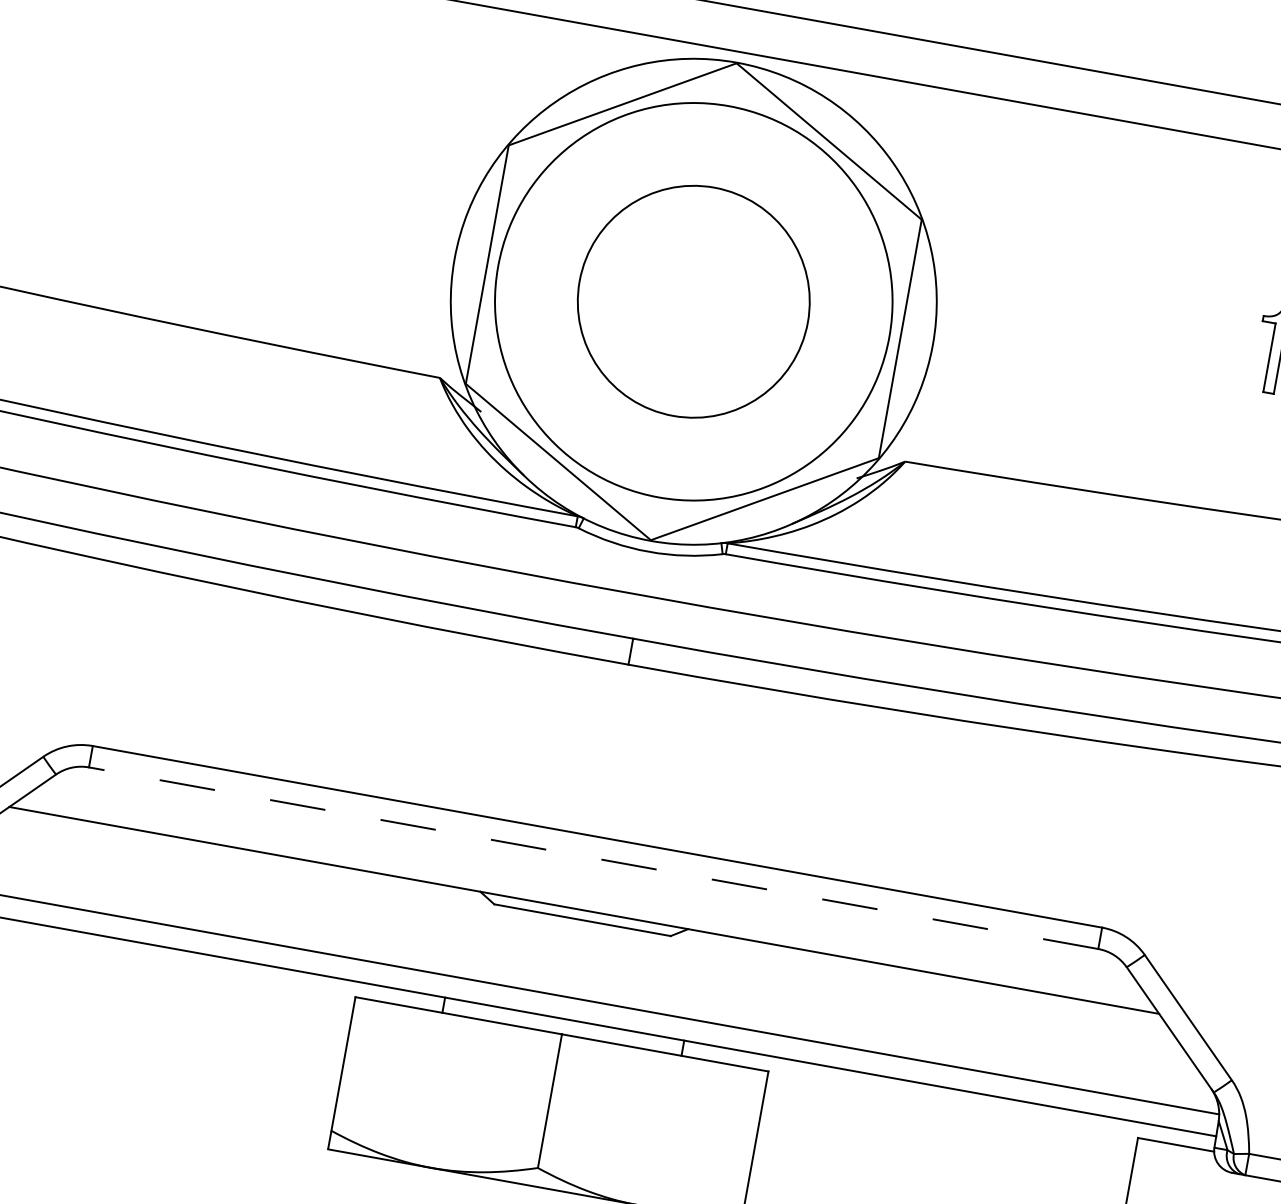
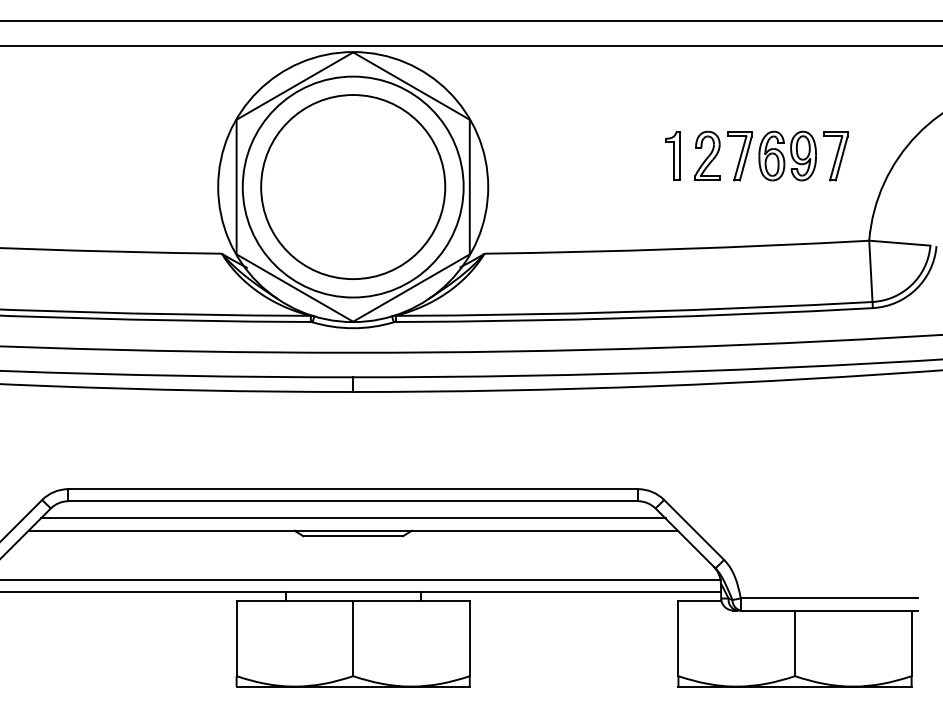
circle: (694, 302) -> (353, 187), size x1.43
line: (594, 858) -> (353, 501), dashed -> solid
line: (586, 888) -> (352, 518), added

